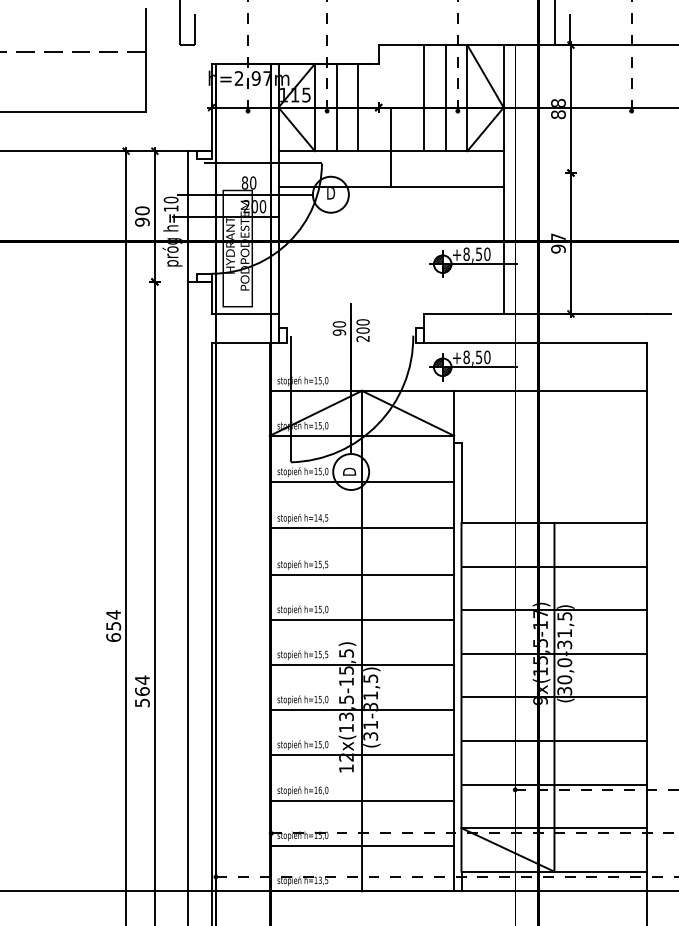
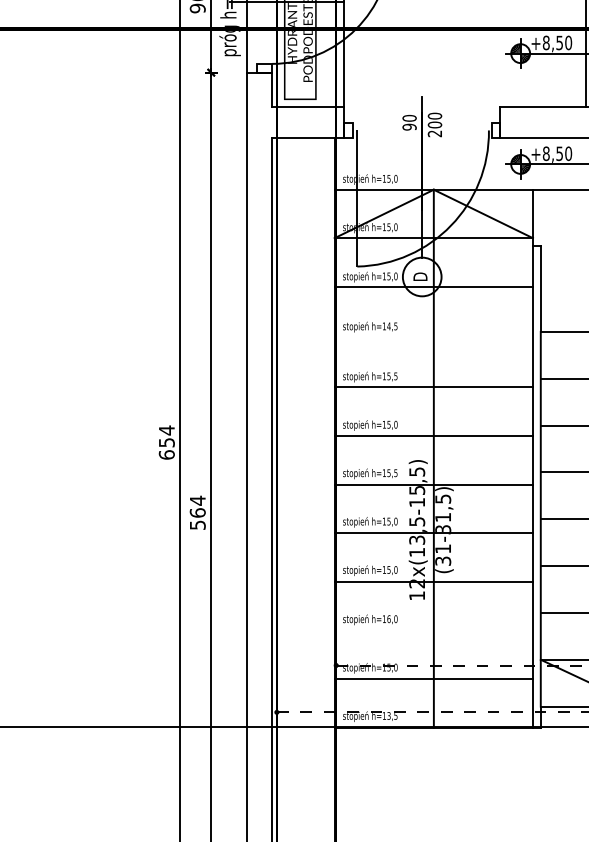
line: (361, 528) -> (433, 337), removed
line: (361, 801) -> (433, 631), removed

